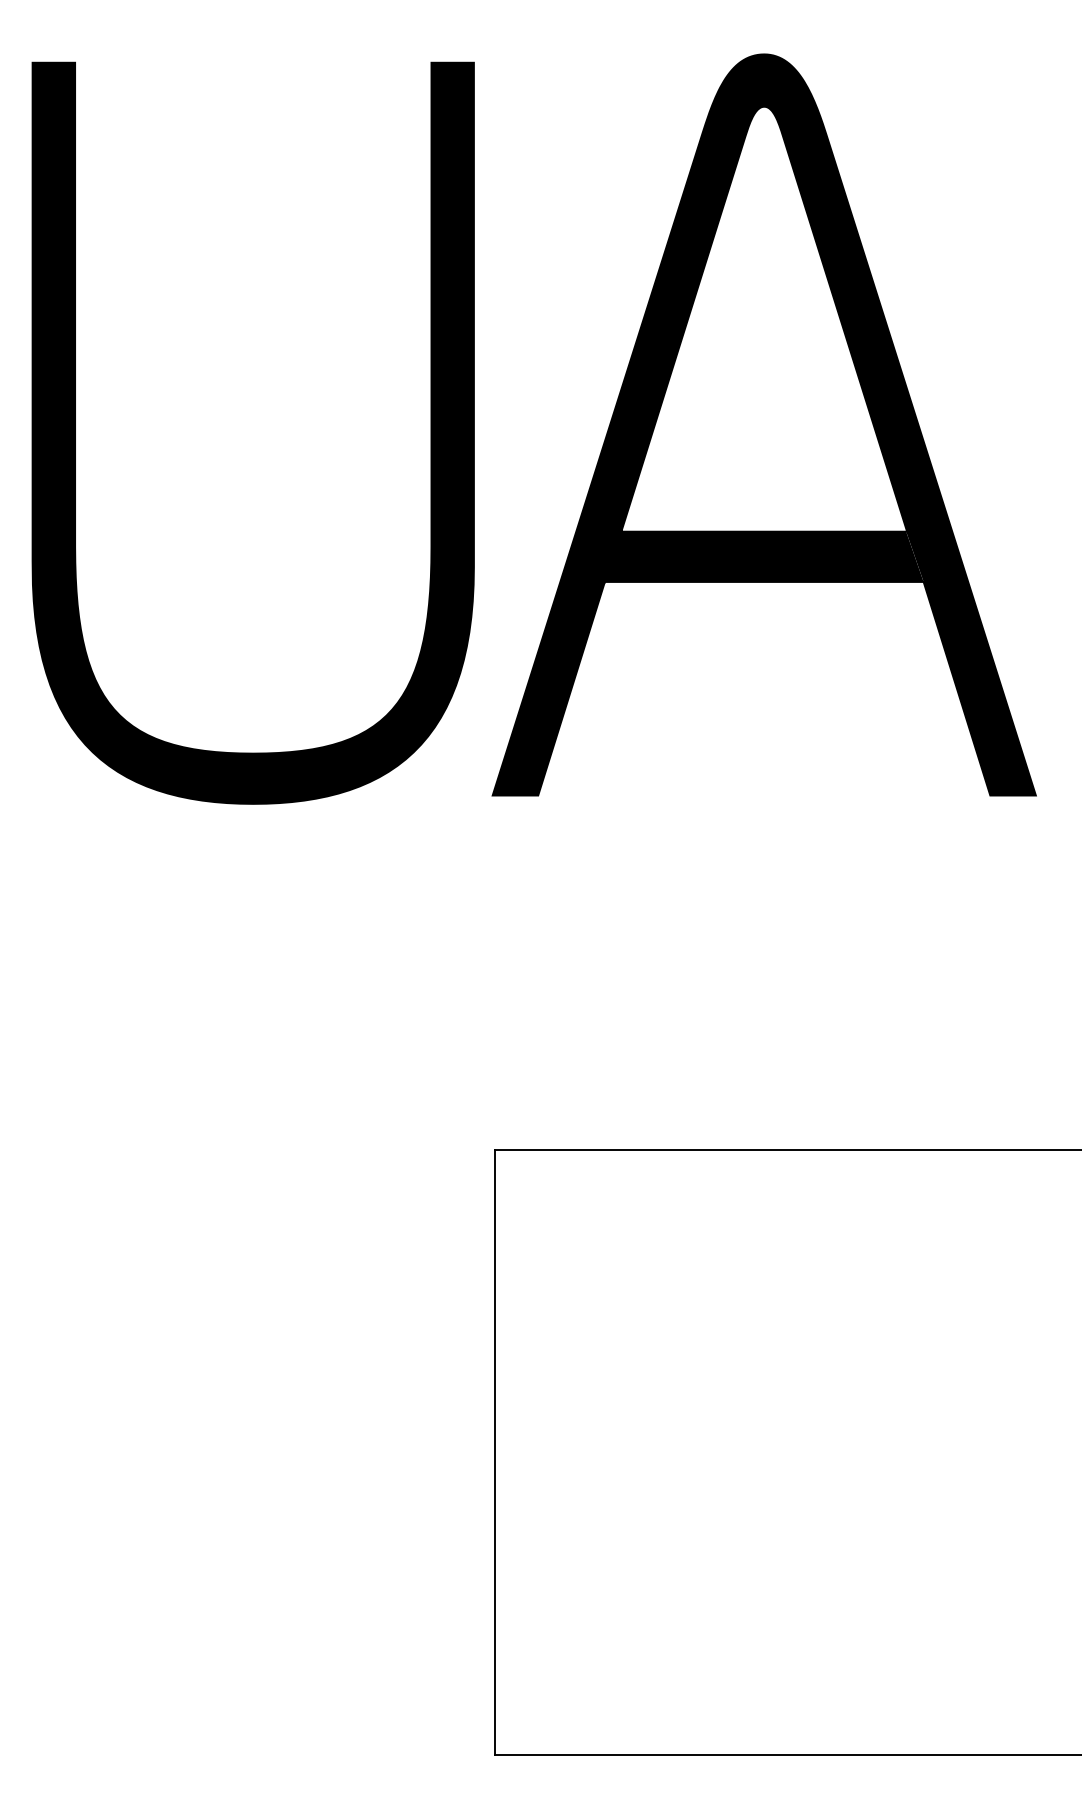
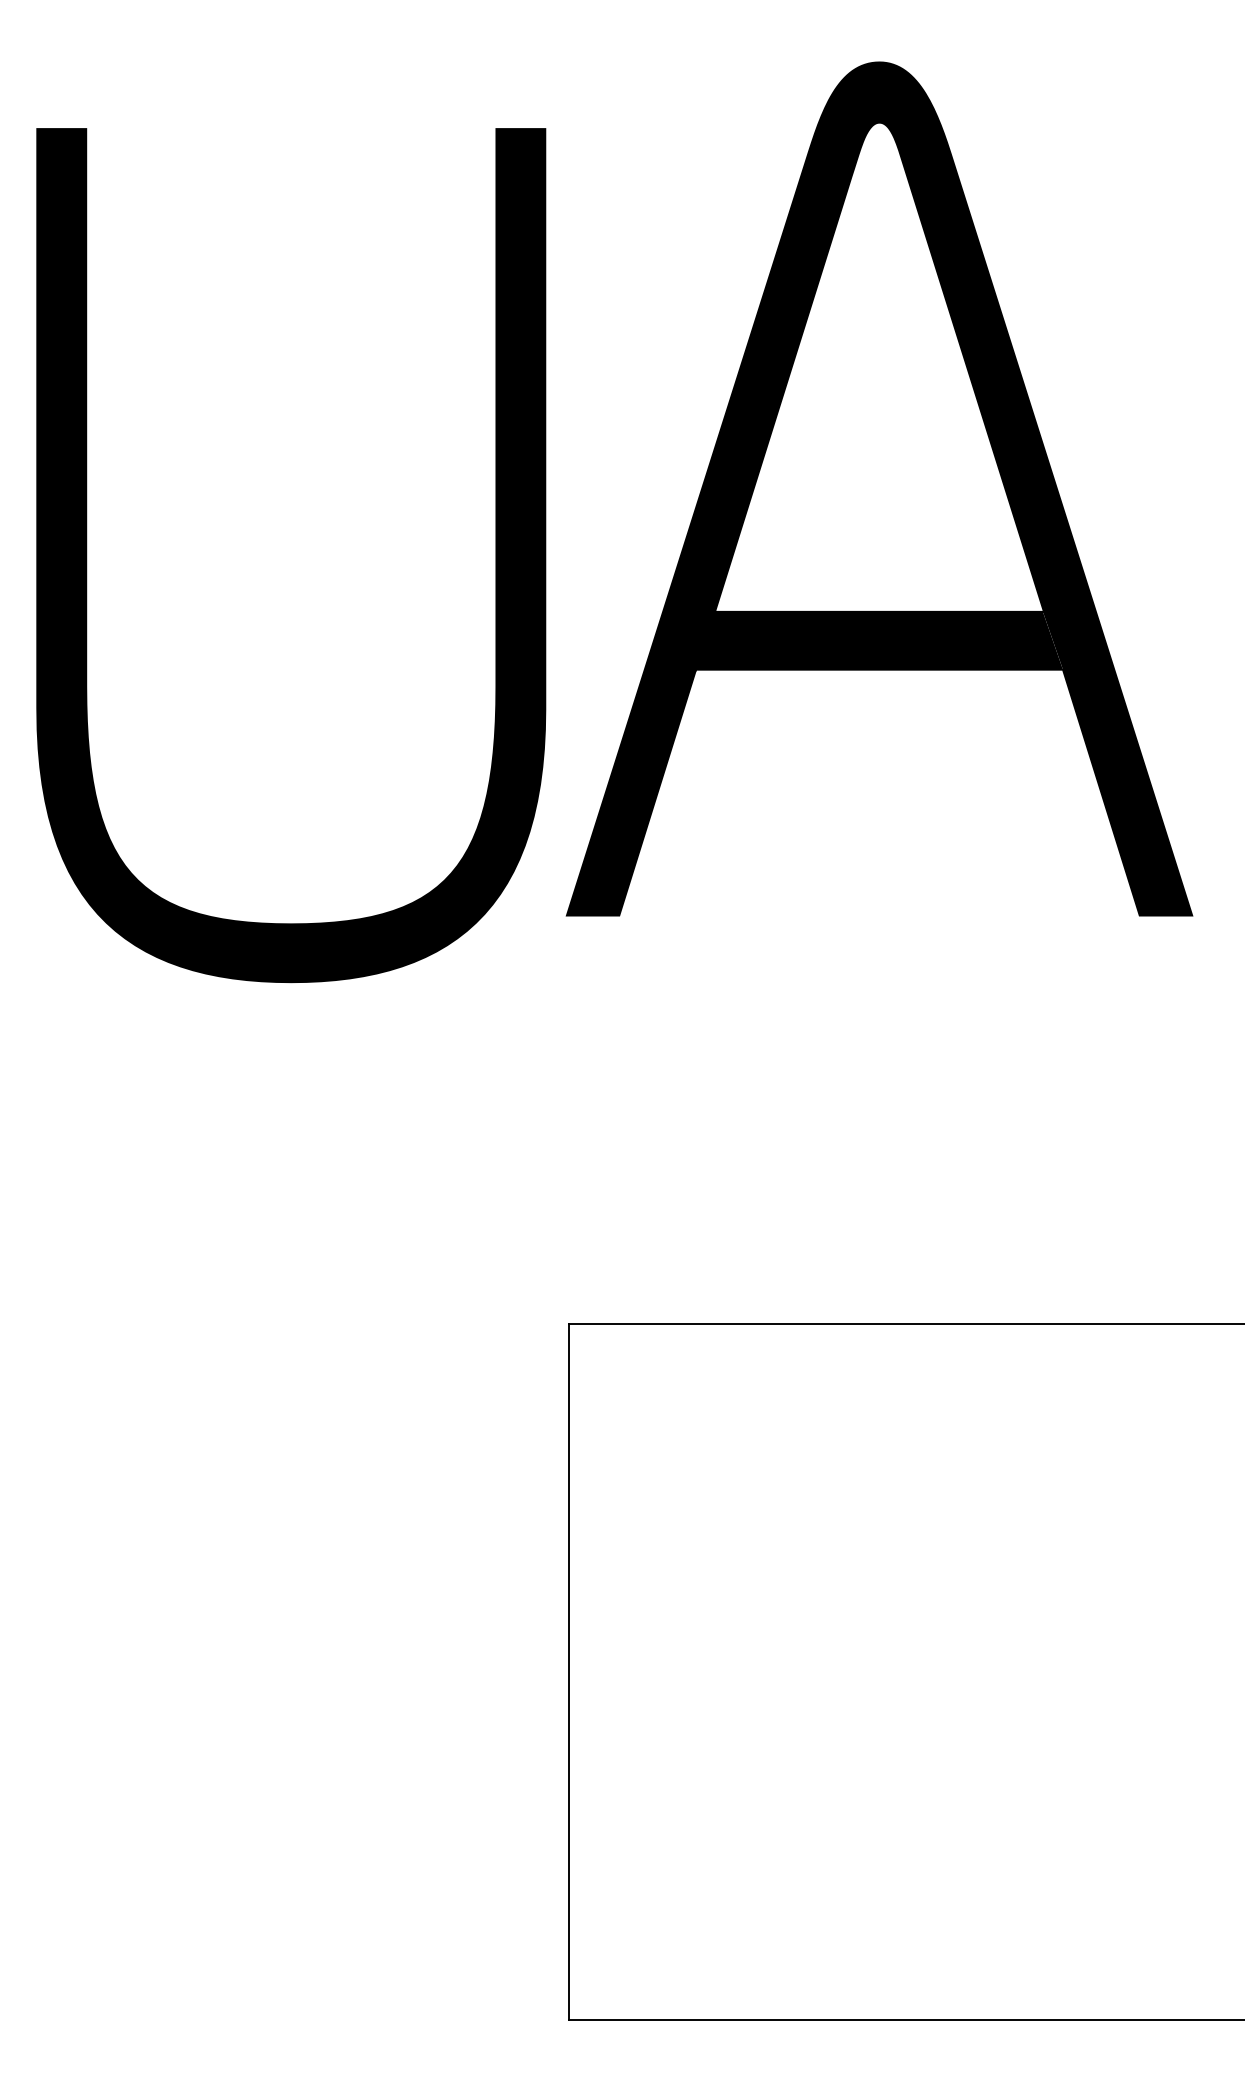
part: (76, 433) -> (87, 555), moved

